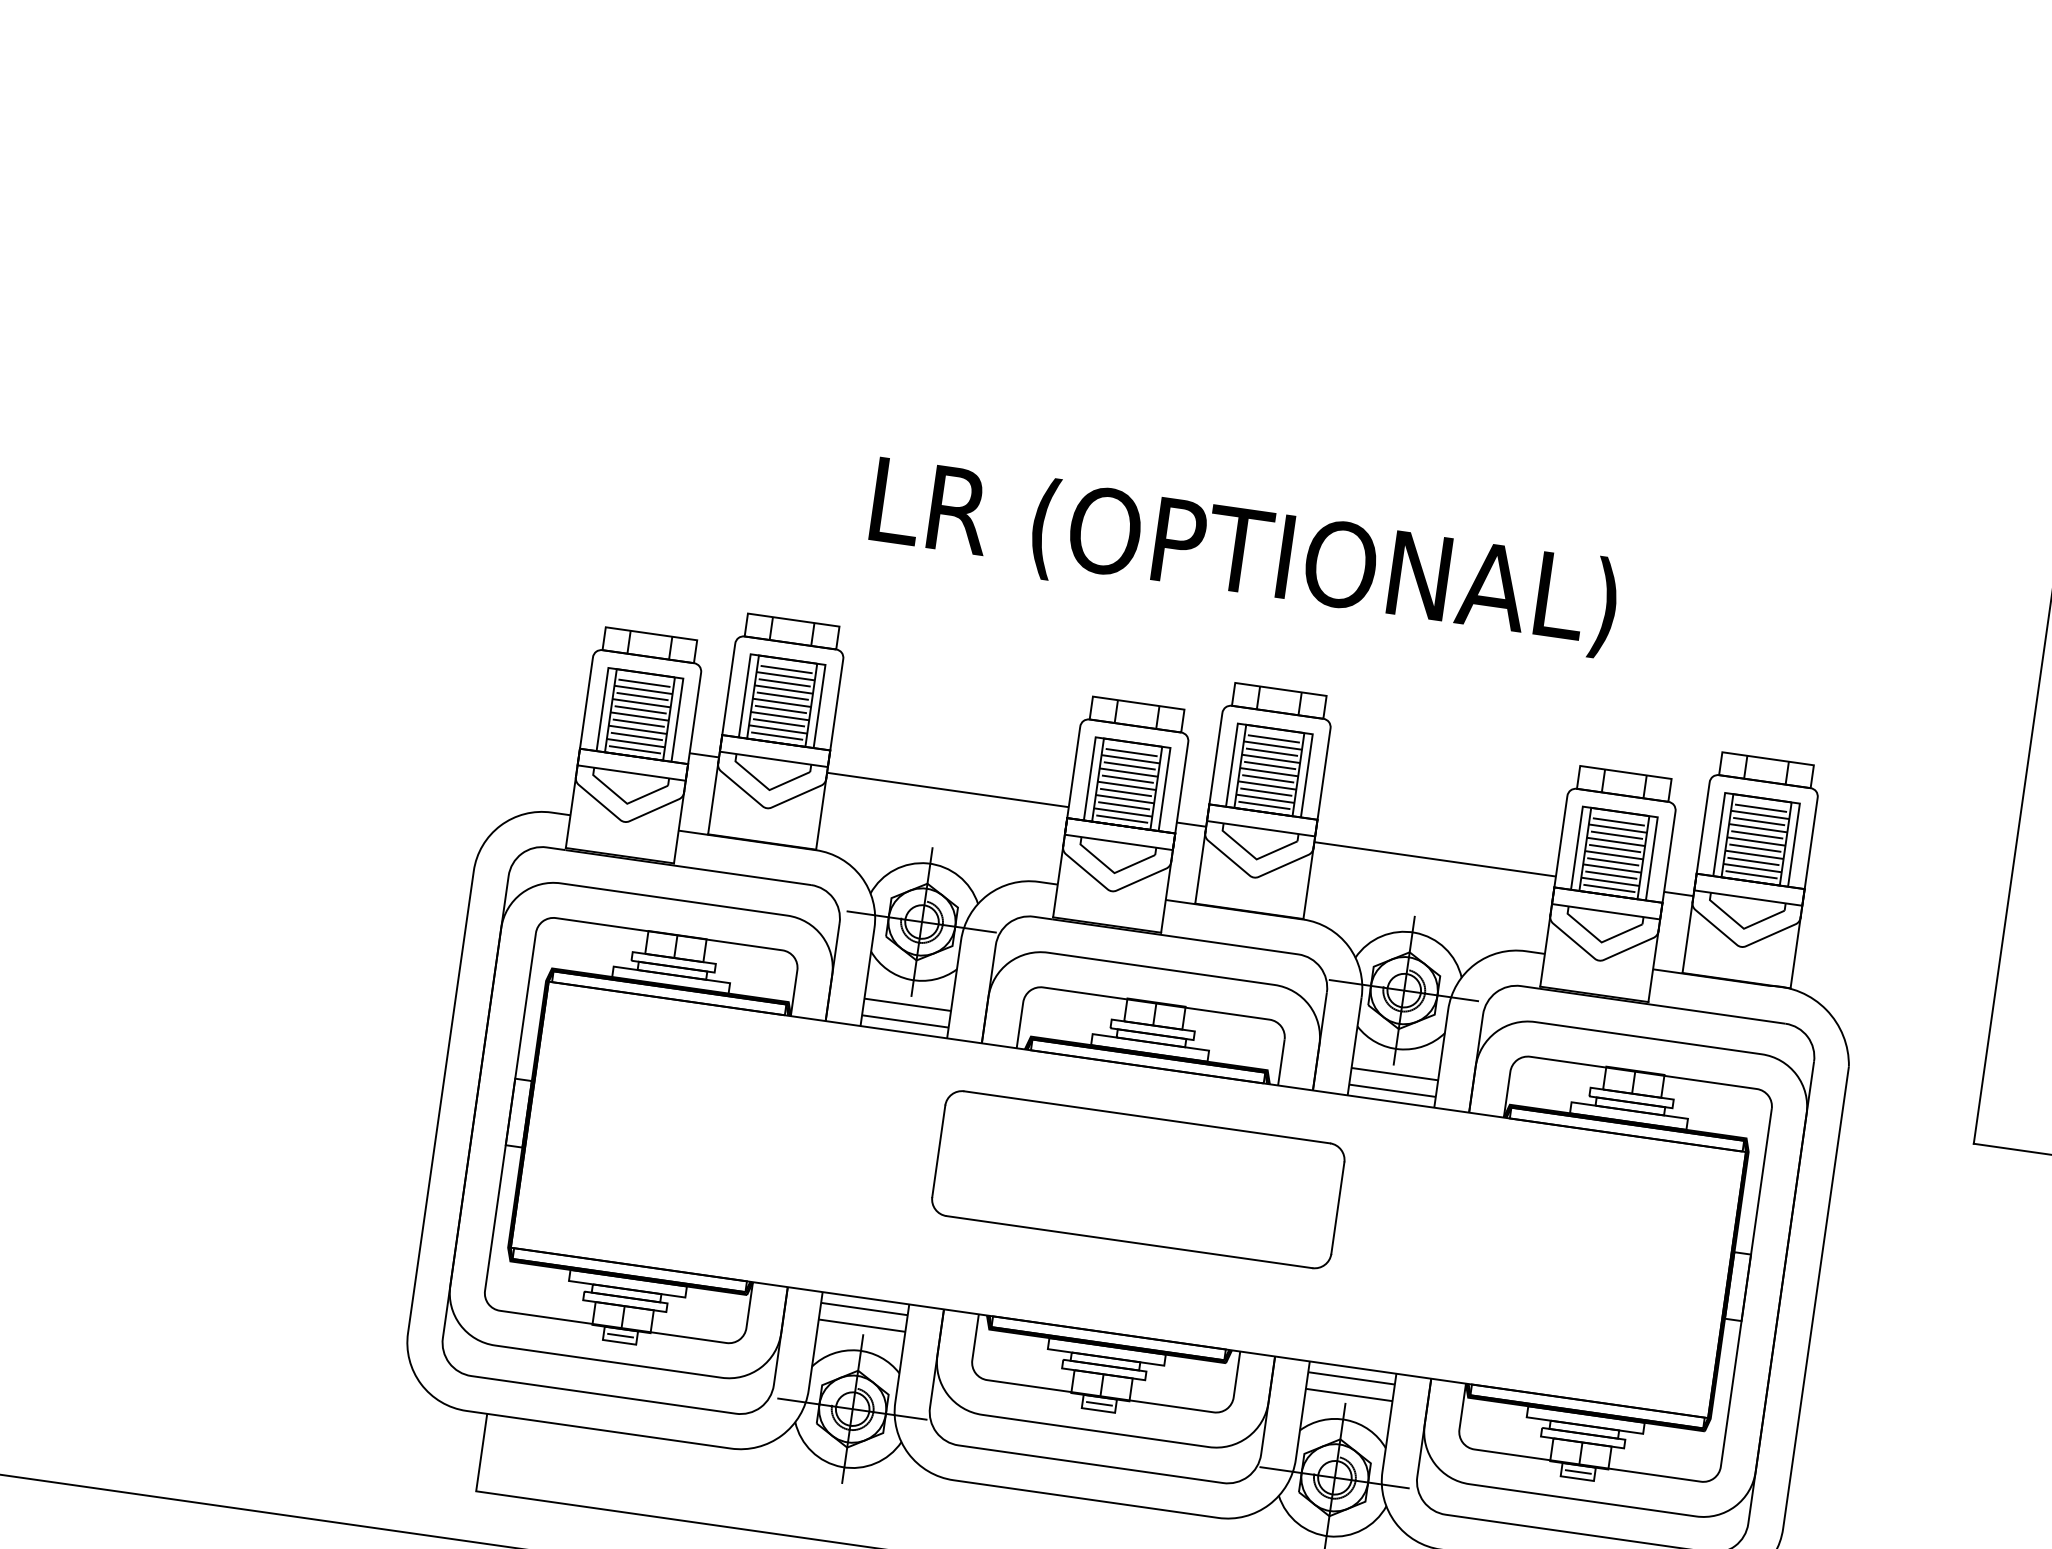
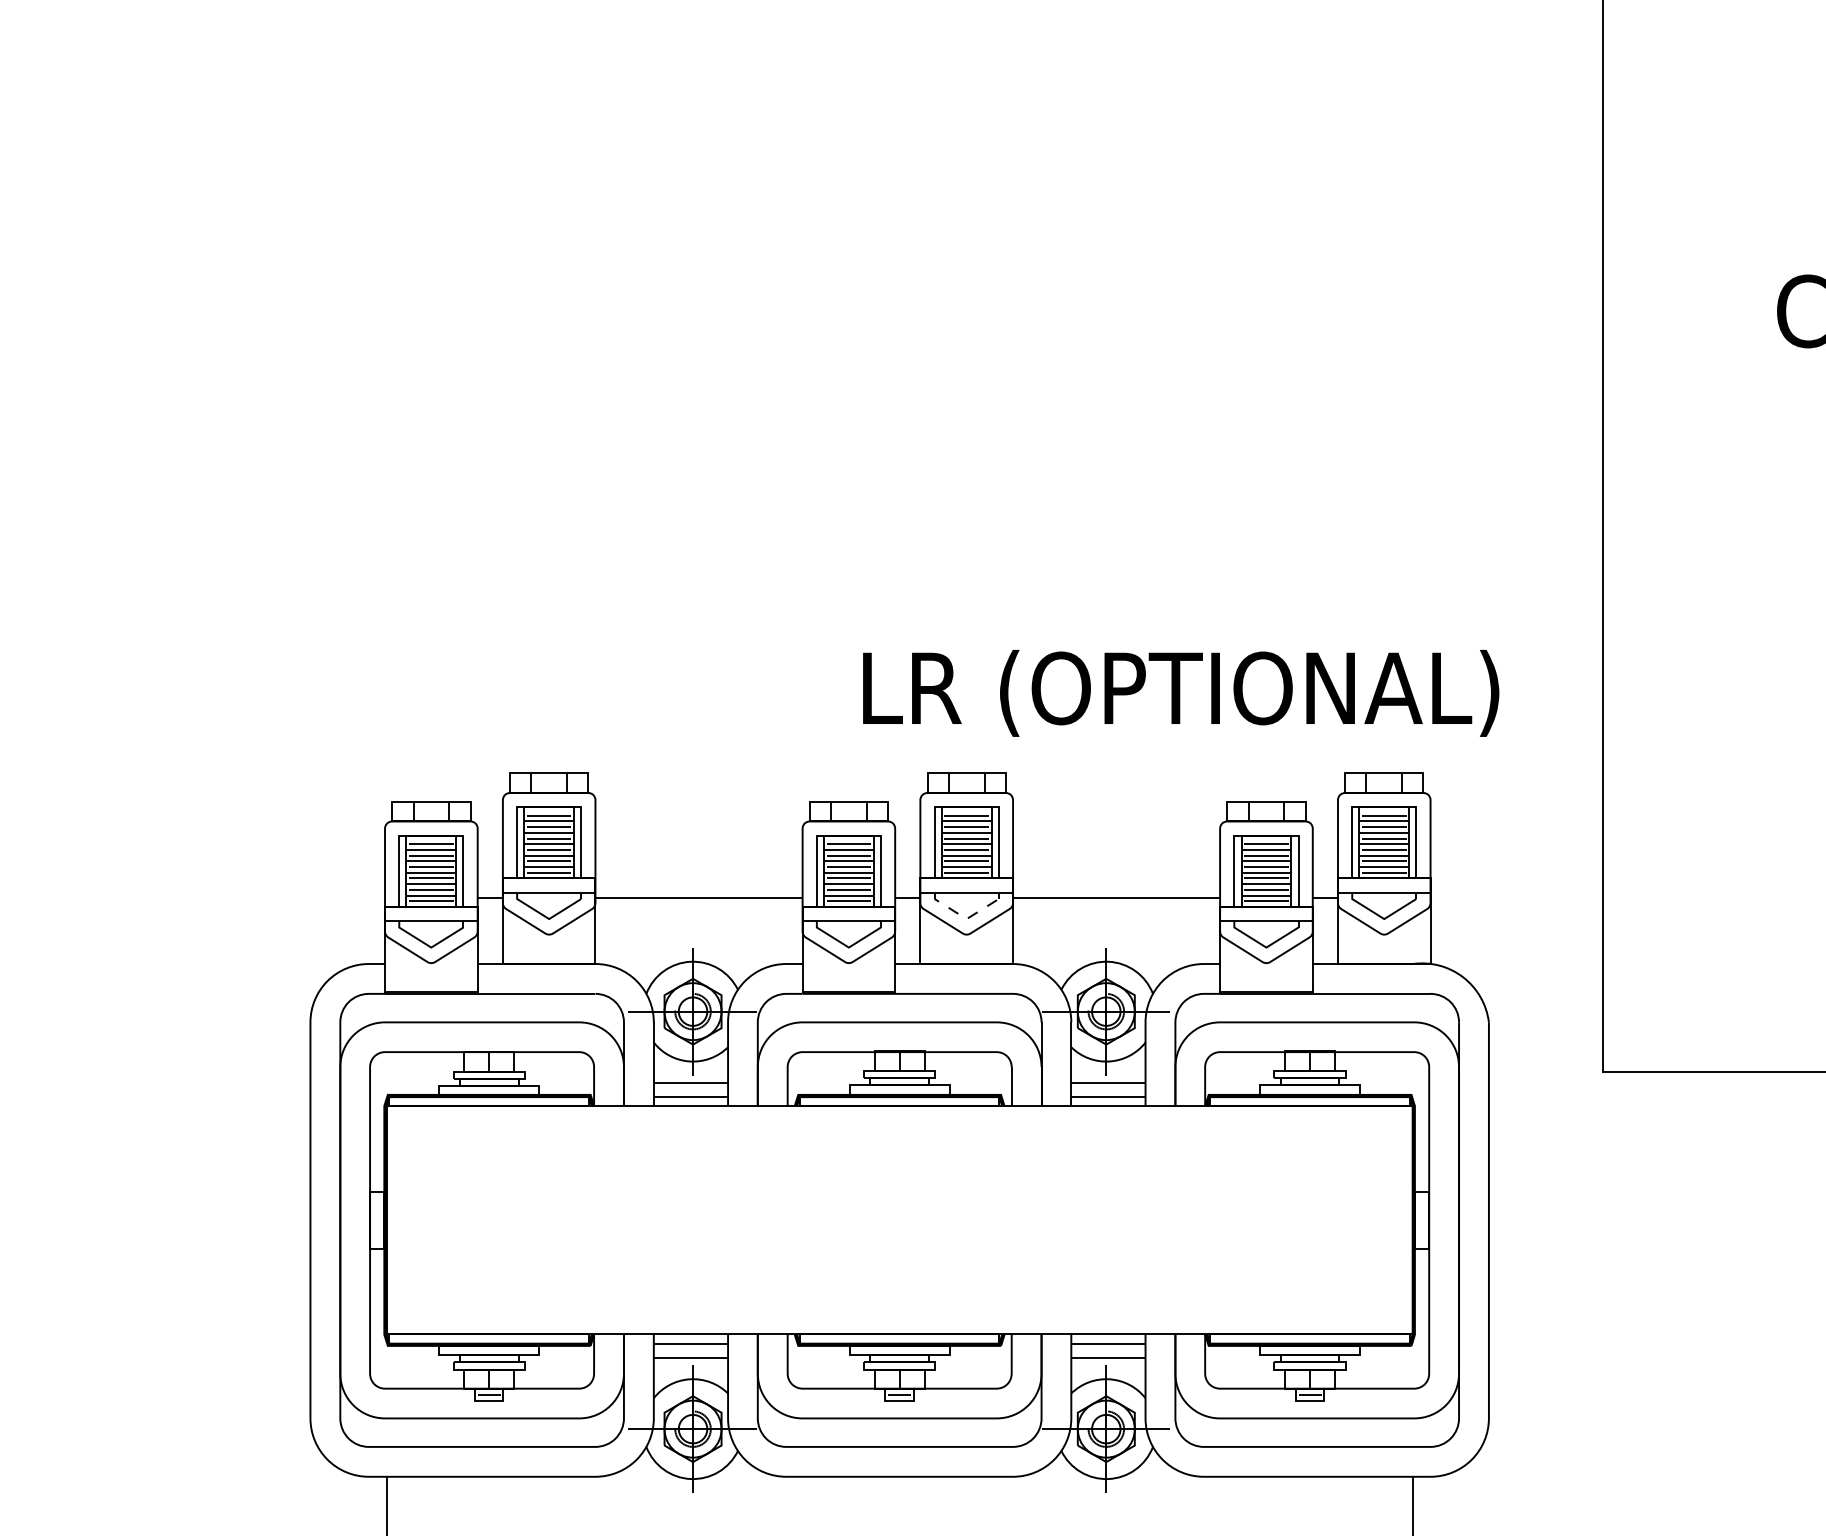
text: (1244, 557) -> (1181, 693), moved
line: (1254, 857) -> (964, 917), solid -> dashed
part: (1138, 1179) -> (905, 1202), removed

